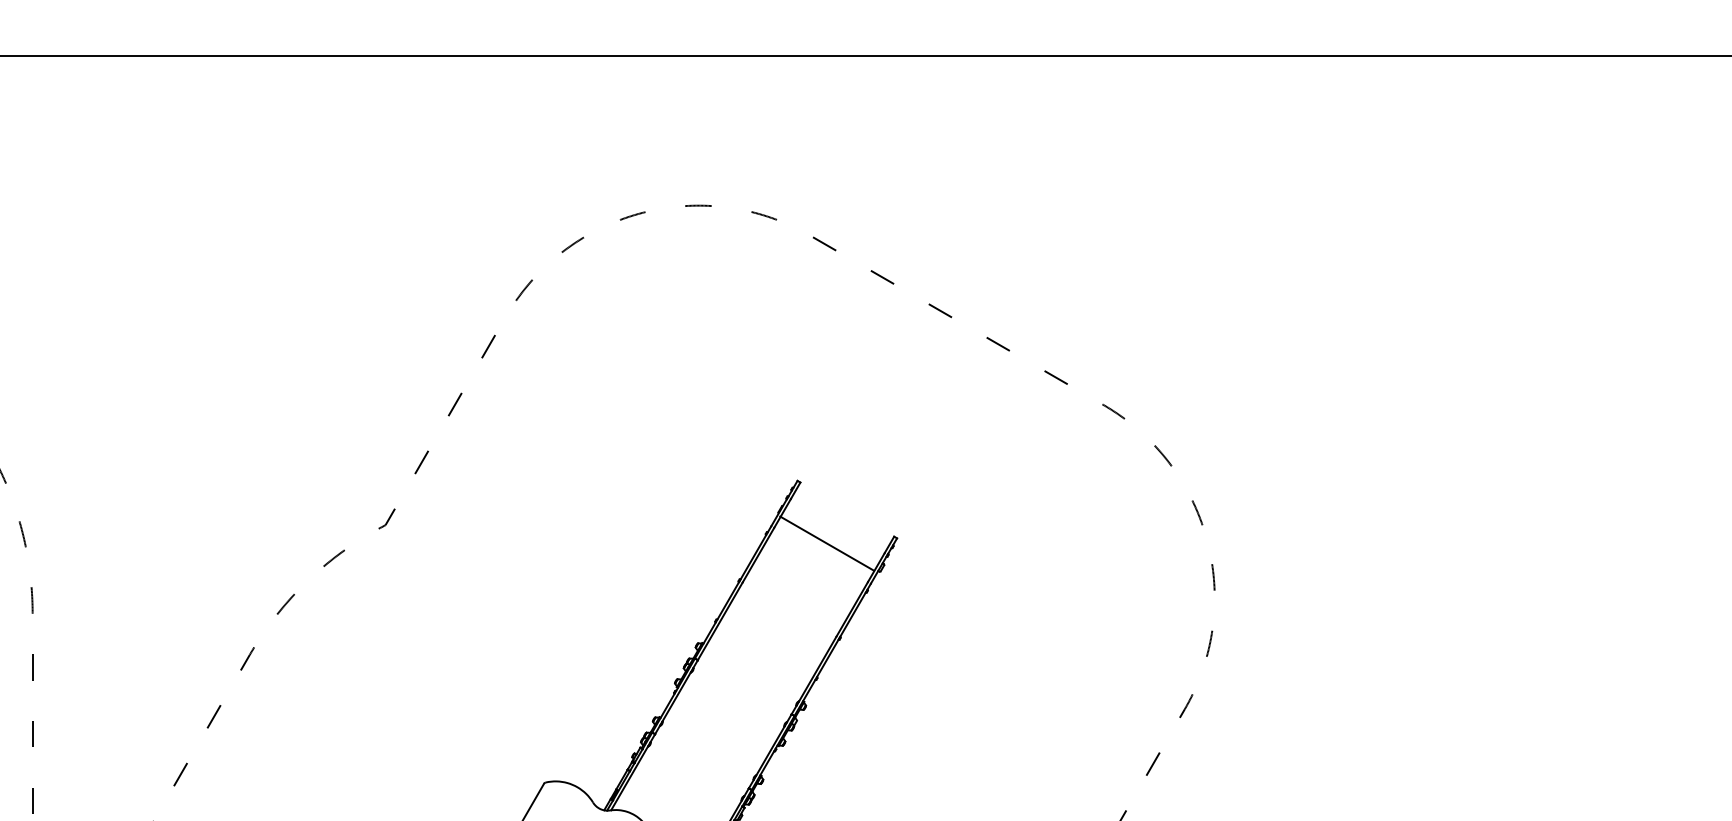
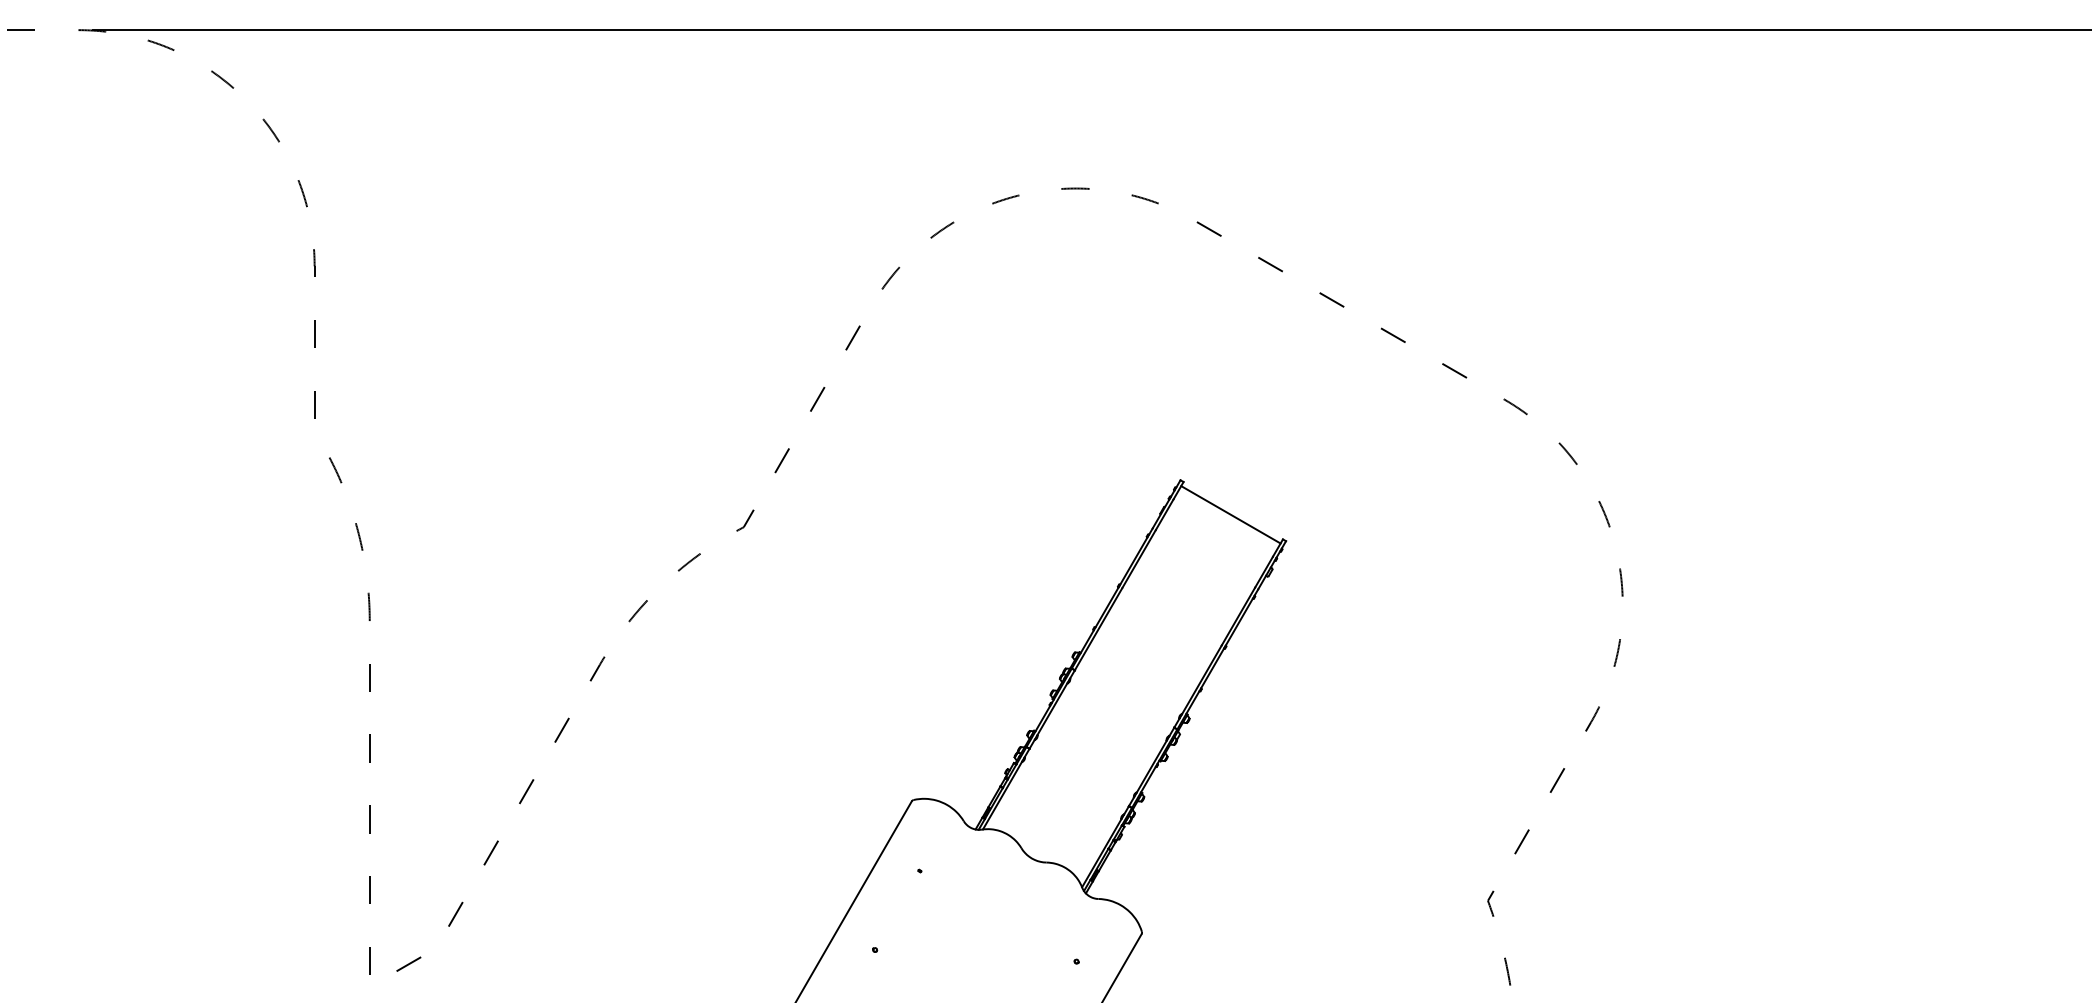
line: (826, 543) -> (1230, 514), moved

